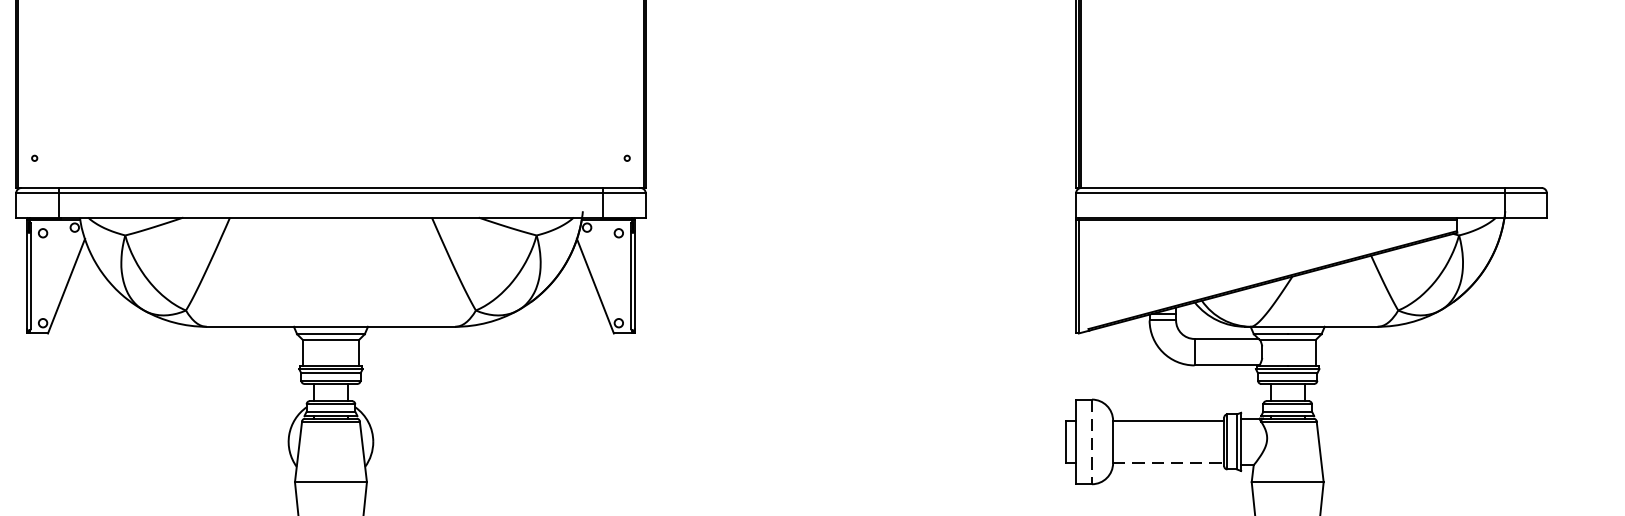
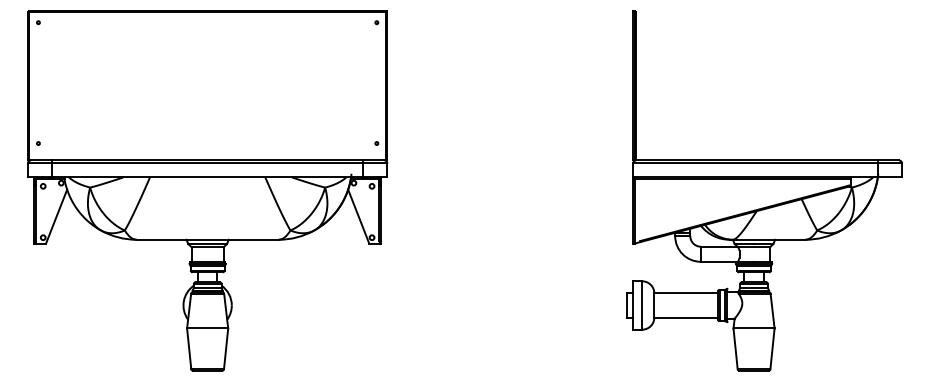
line: (1092, 443) -> (642, 306), dashed -> solid
line: (1169, 462) -> (686, 317), dashed -> solid

